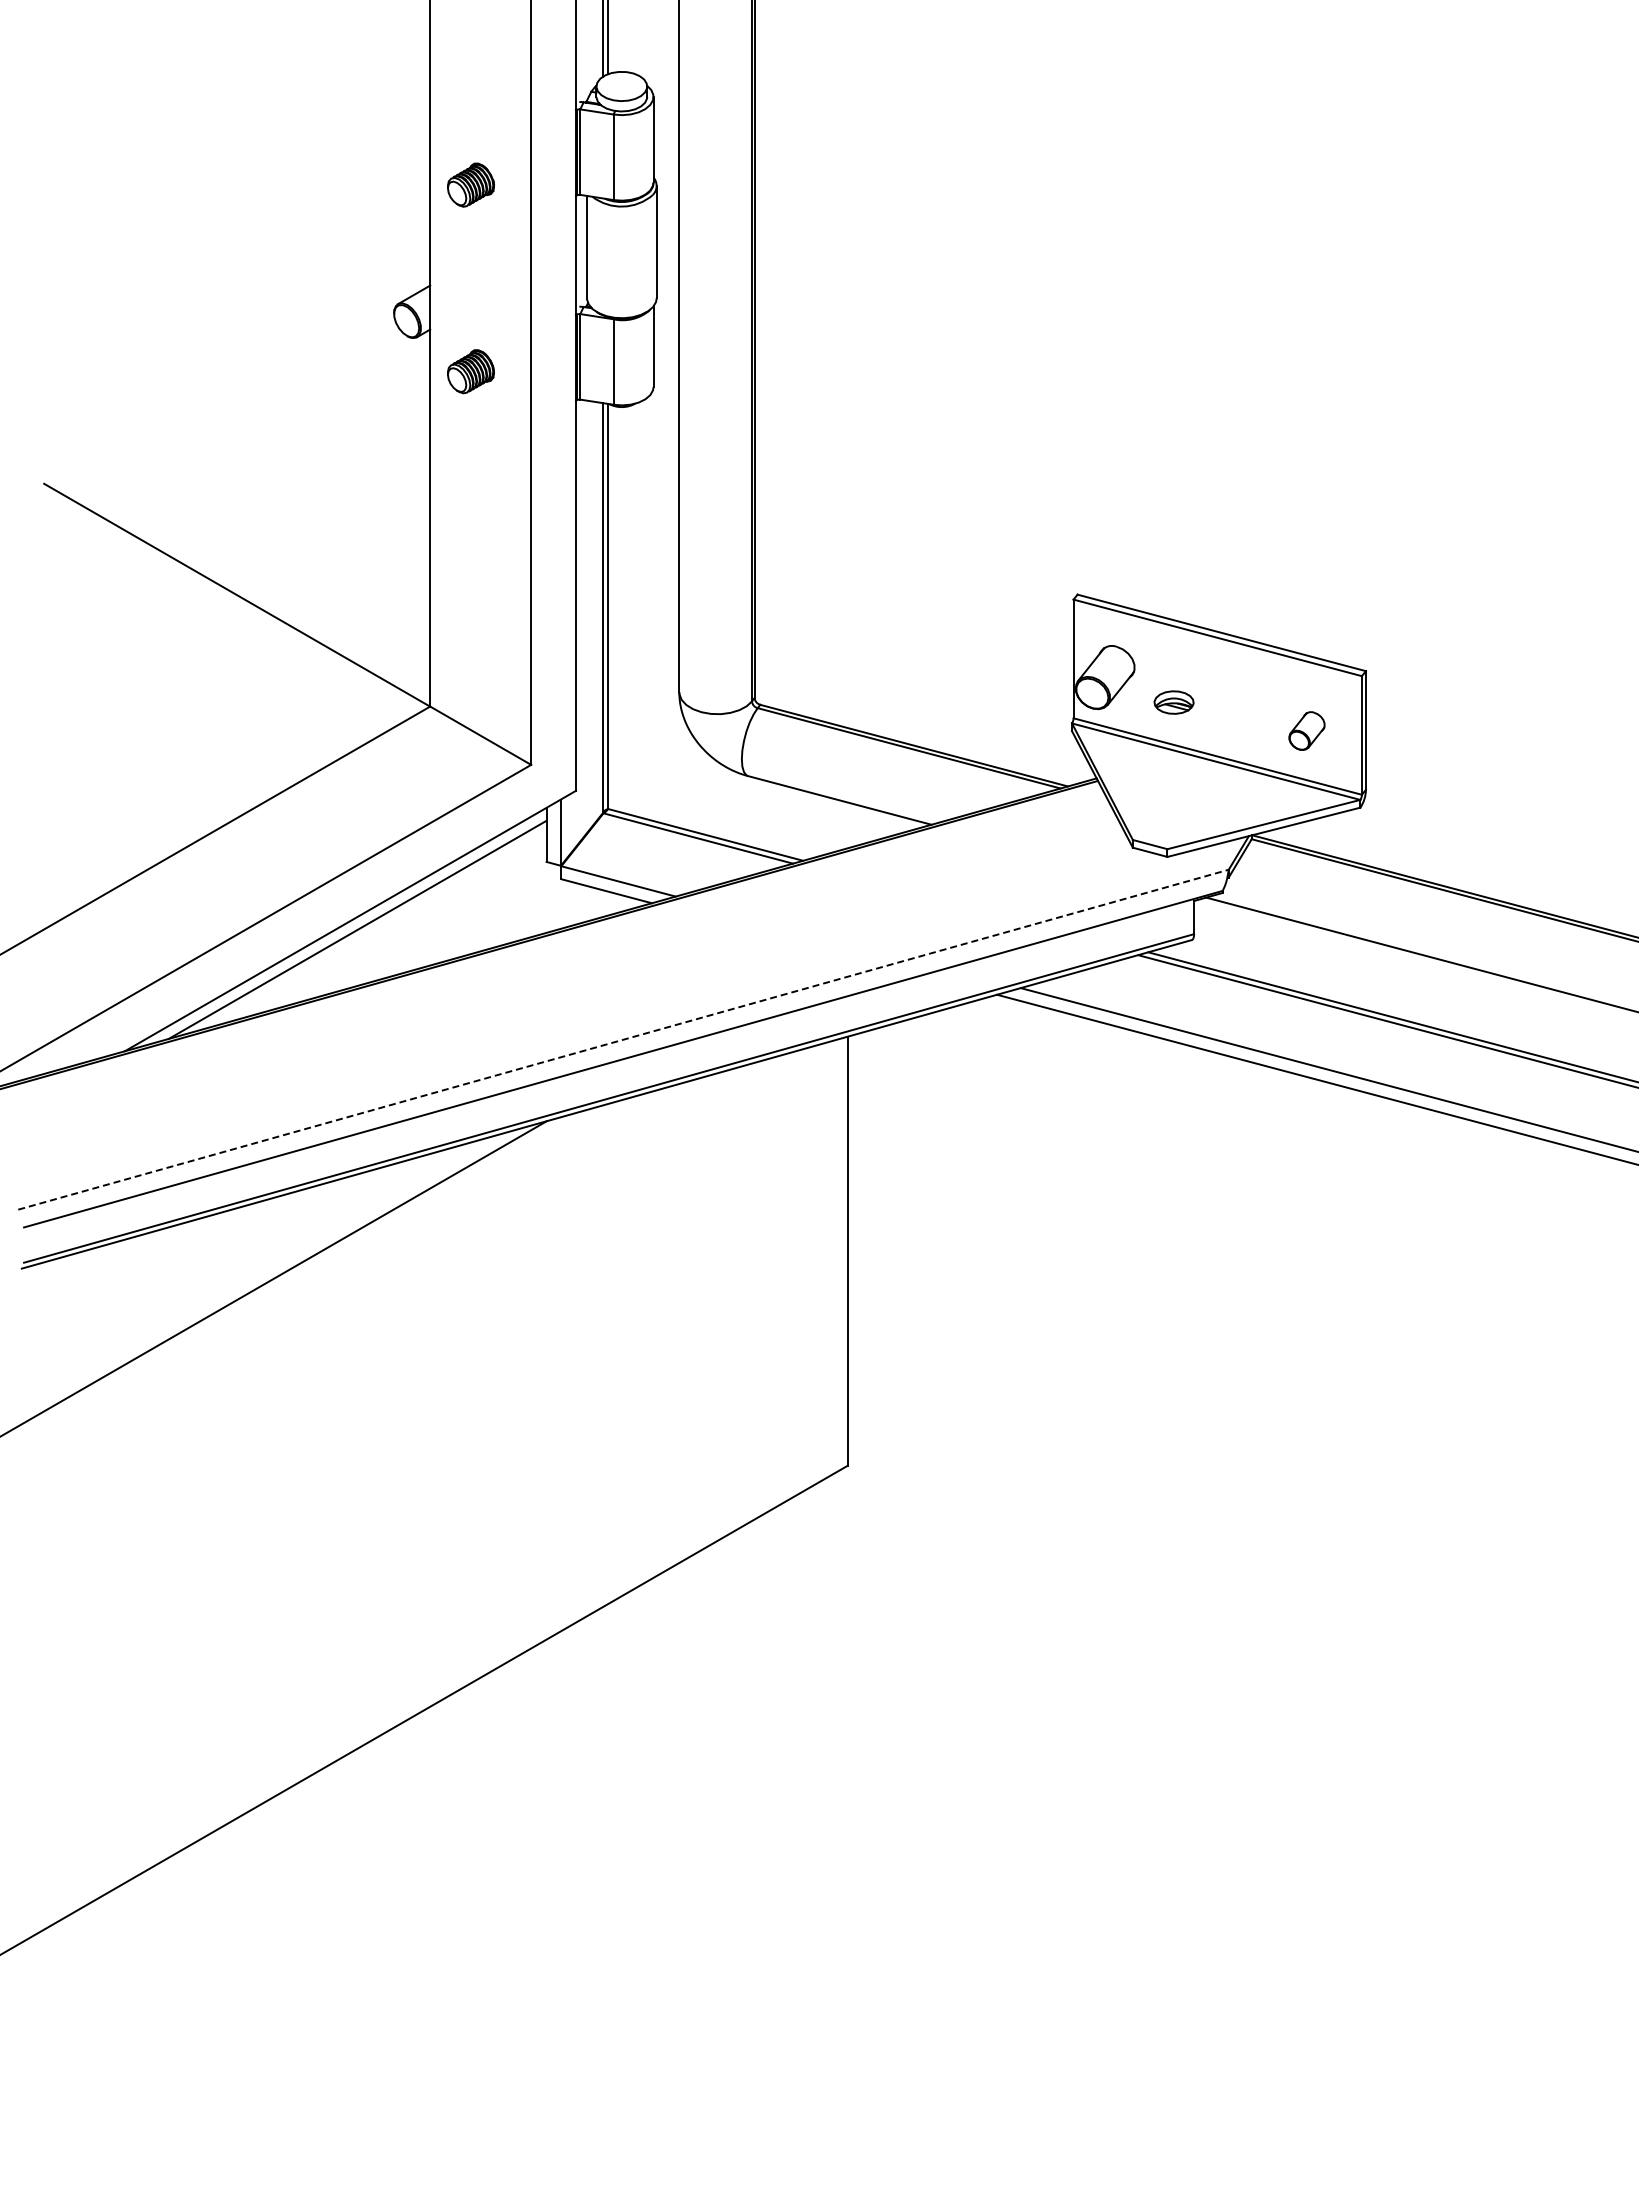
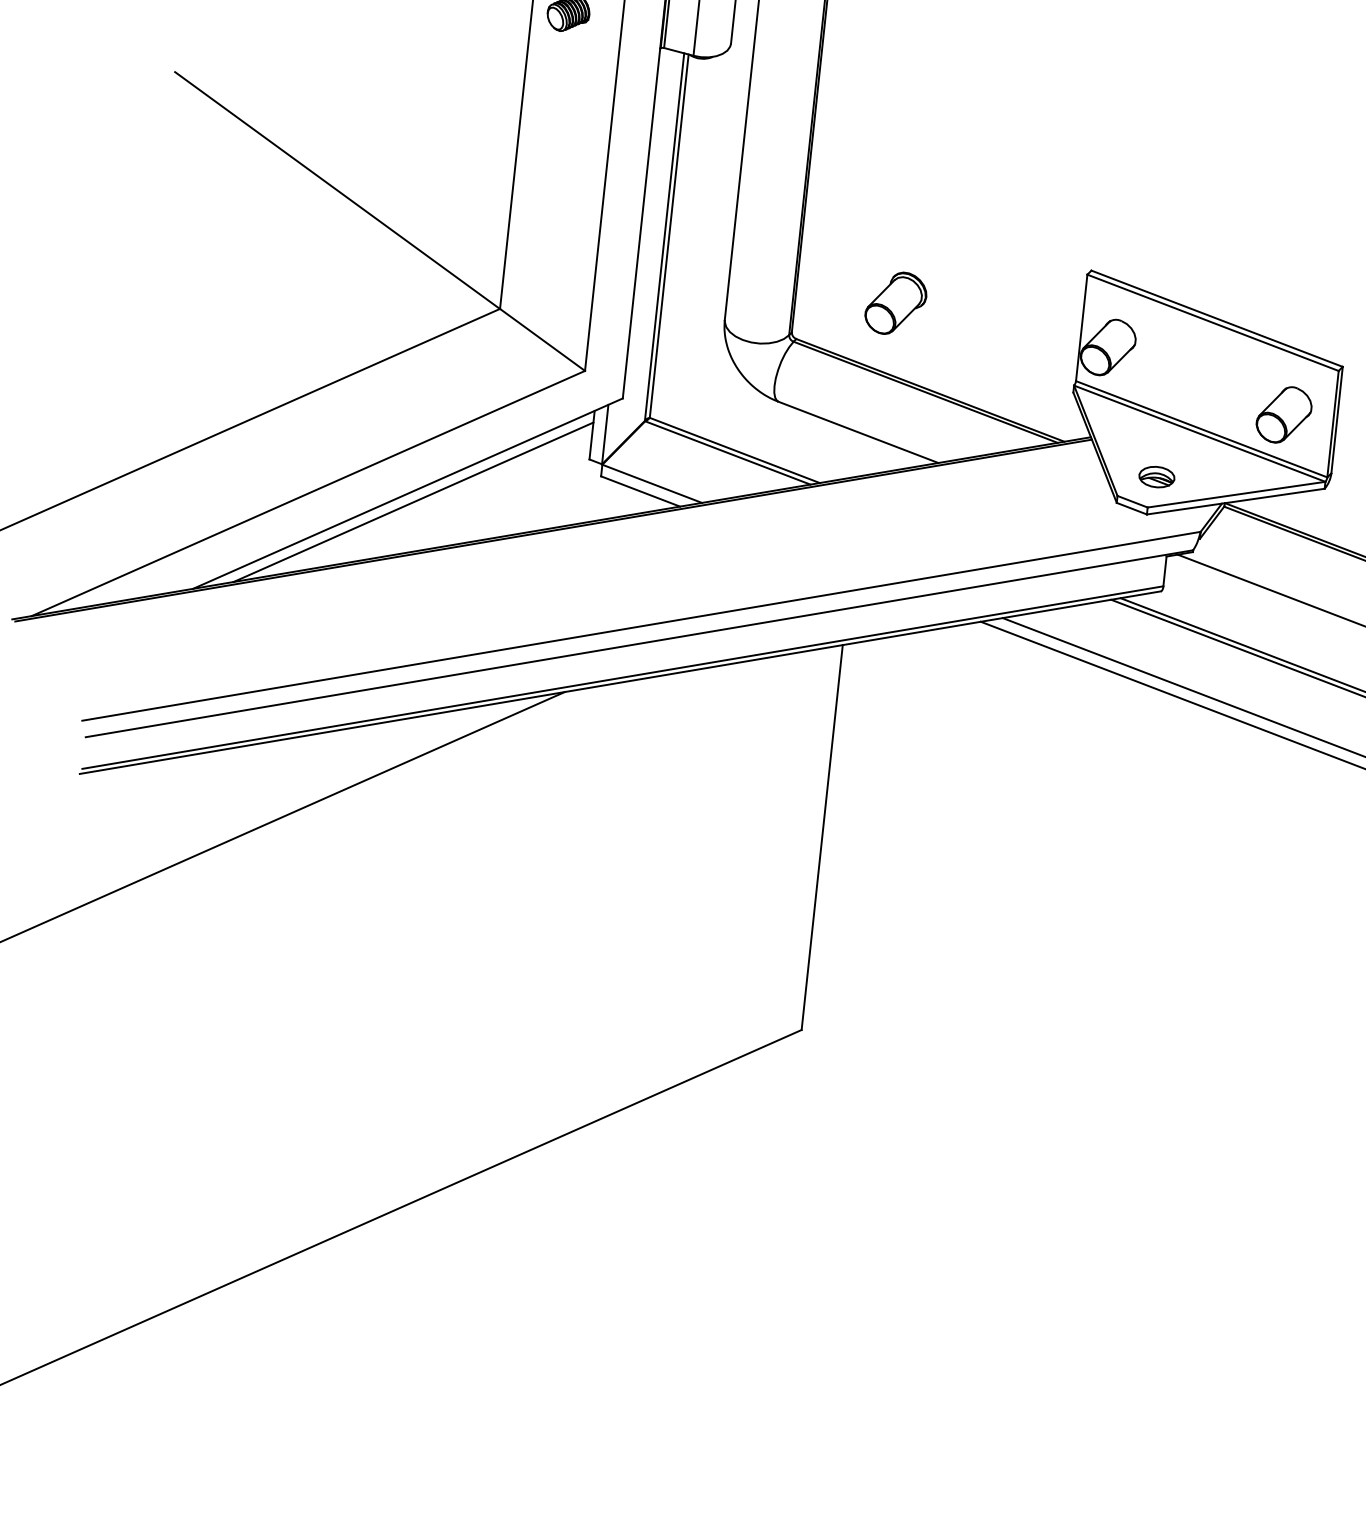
part: (865, 653) -> (895, 303), added
part: (1173, 702) -> (1156, 476), moved
part: (1306, 730) -> (1283, 414), size x1.67
line: (623, 1039) -> (641, 626), dashed -> solid

